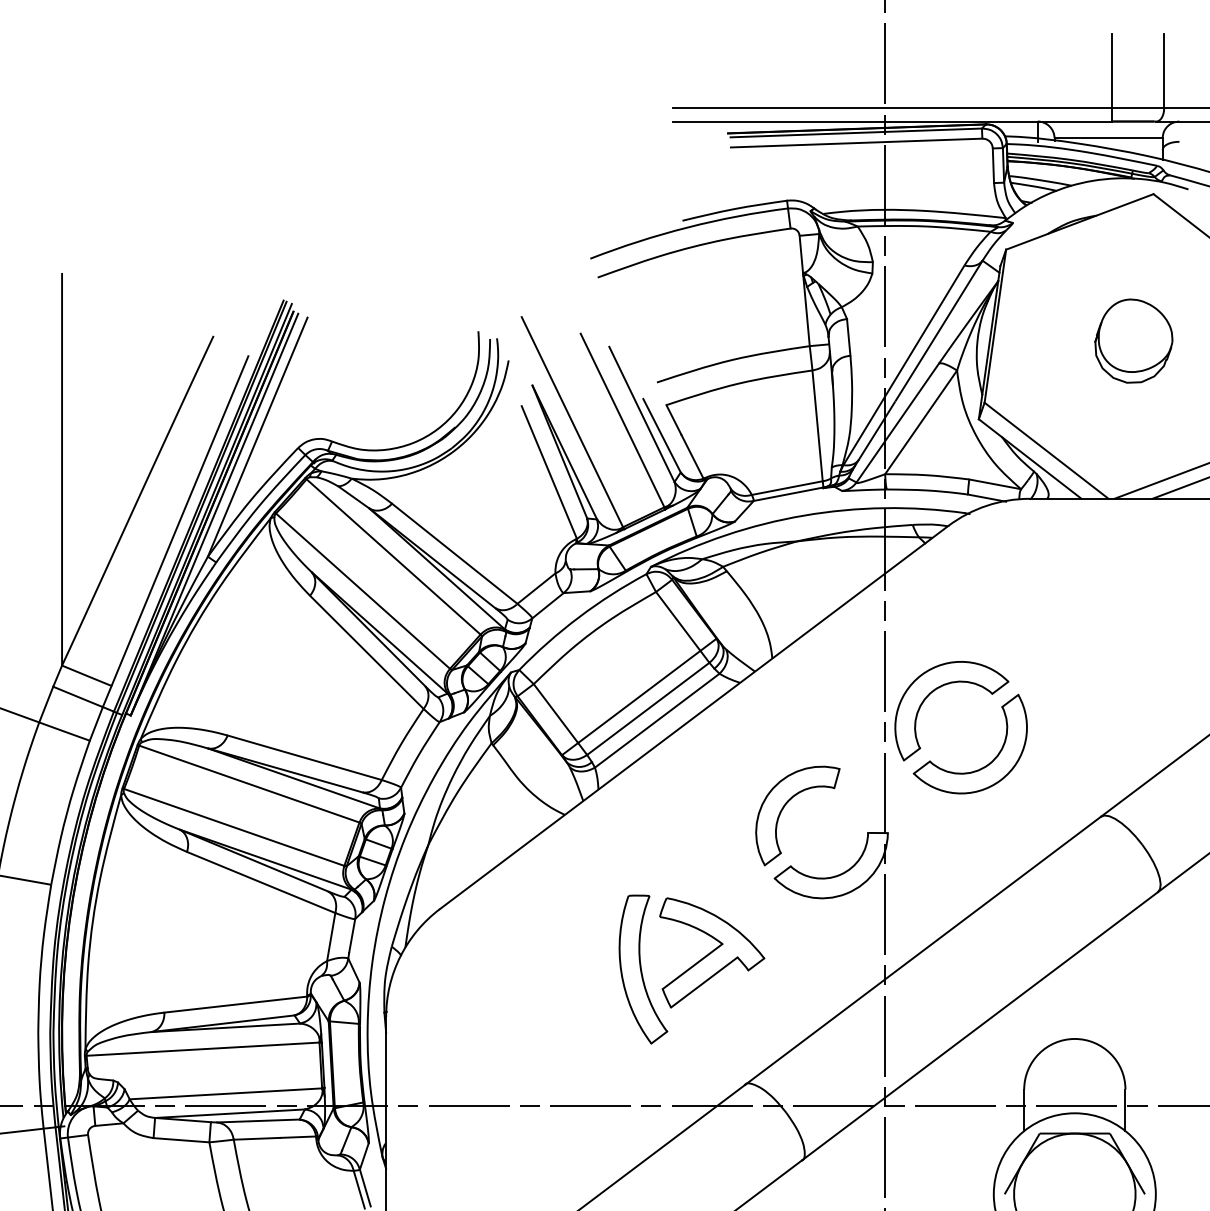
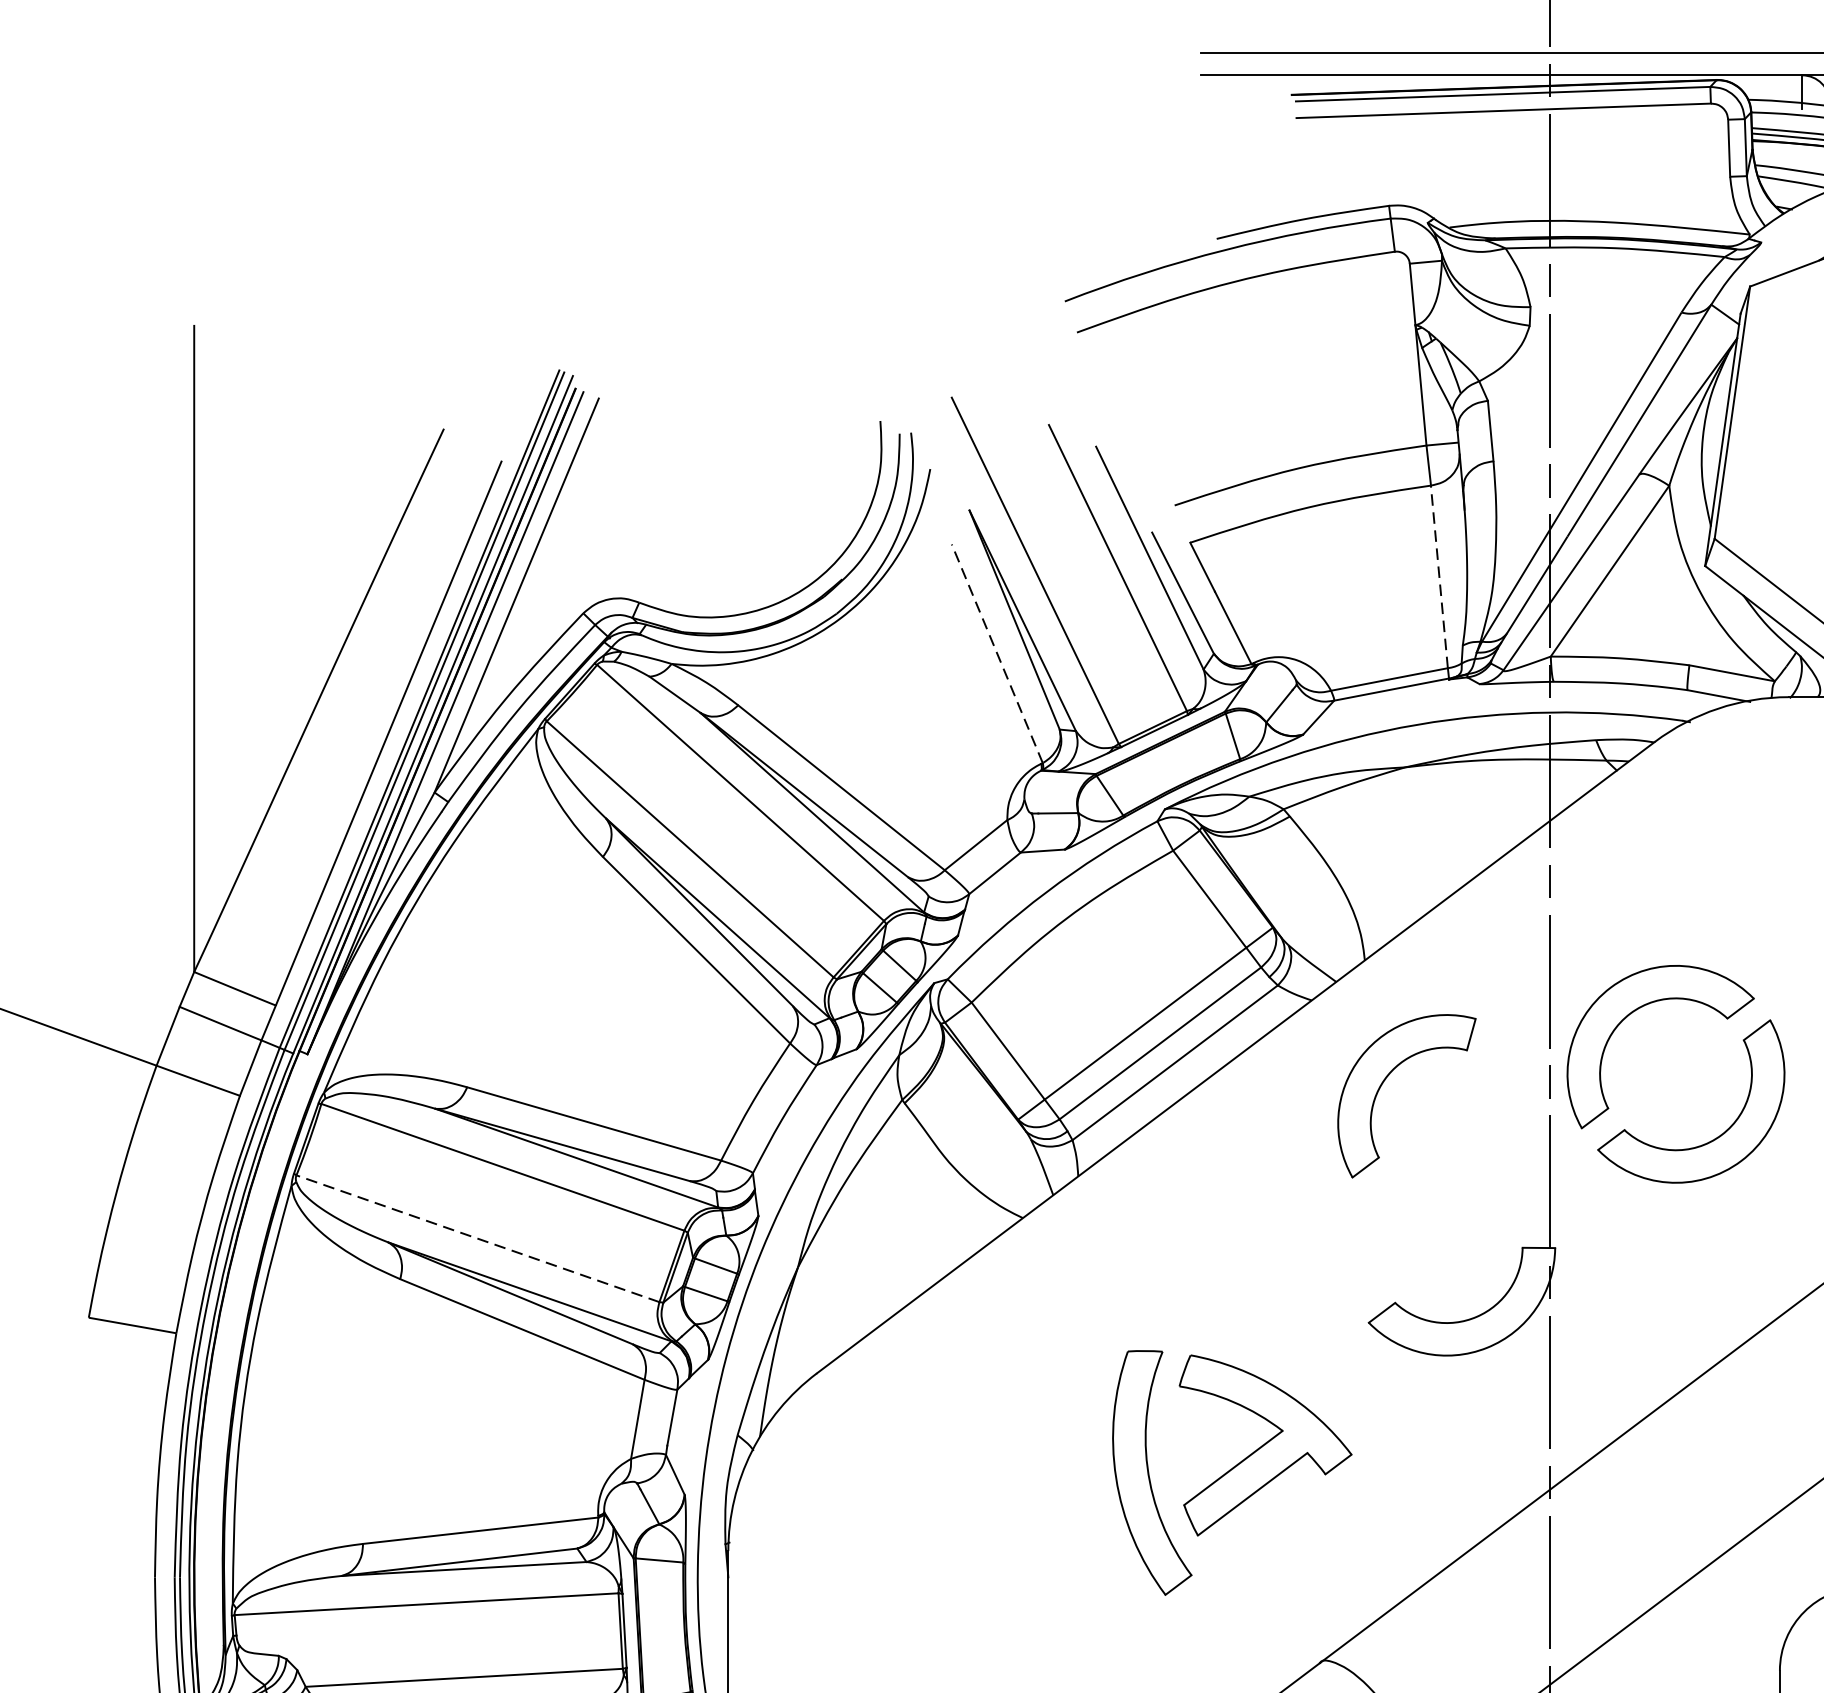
line: (817, 425) -> (1439, 576), solid -> dashed
line: (549, 472) -> (997, 653), solid -> dashed
part: (785, 806) -> (1386, 1080), moved
line: (234, 827) -> (478, 1238), solid -> dashed

